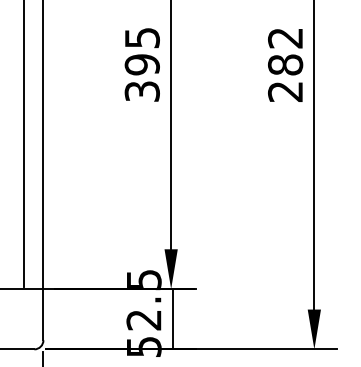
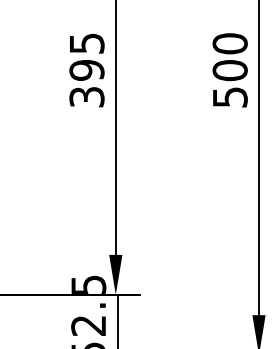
text: (285, 64) -> (230, 70), 282 -> 500

